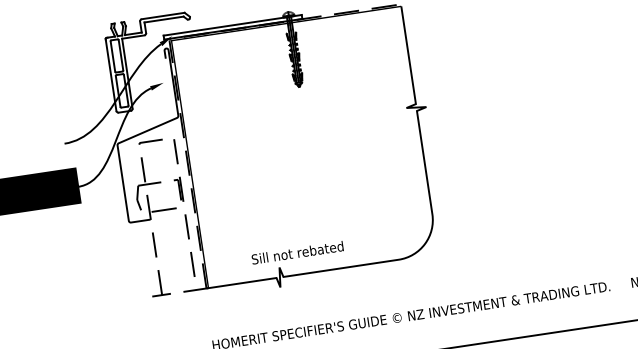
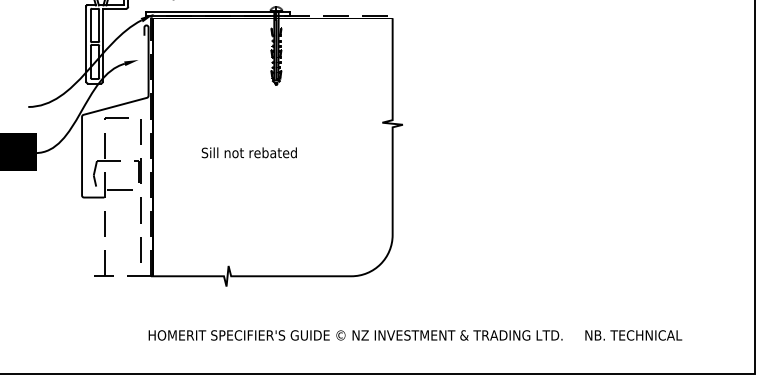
text: (296, 252) -> (248, 152), moved

